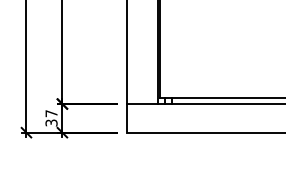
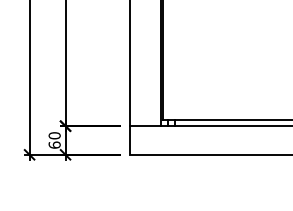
text: (51, 118) -> (54, 140), 37 -> 60

